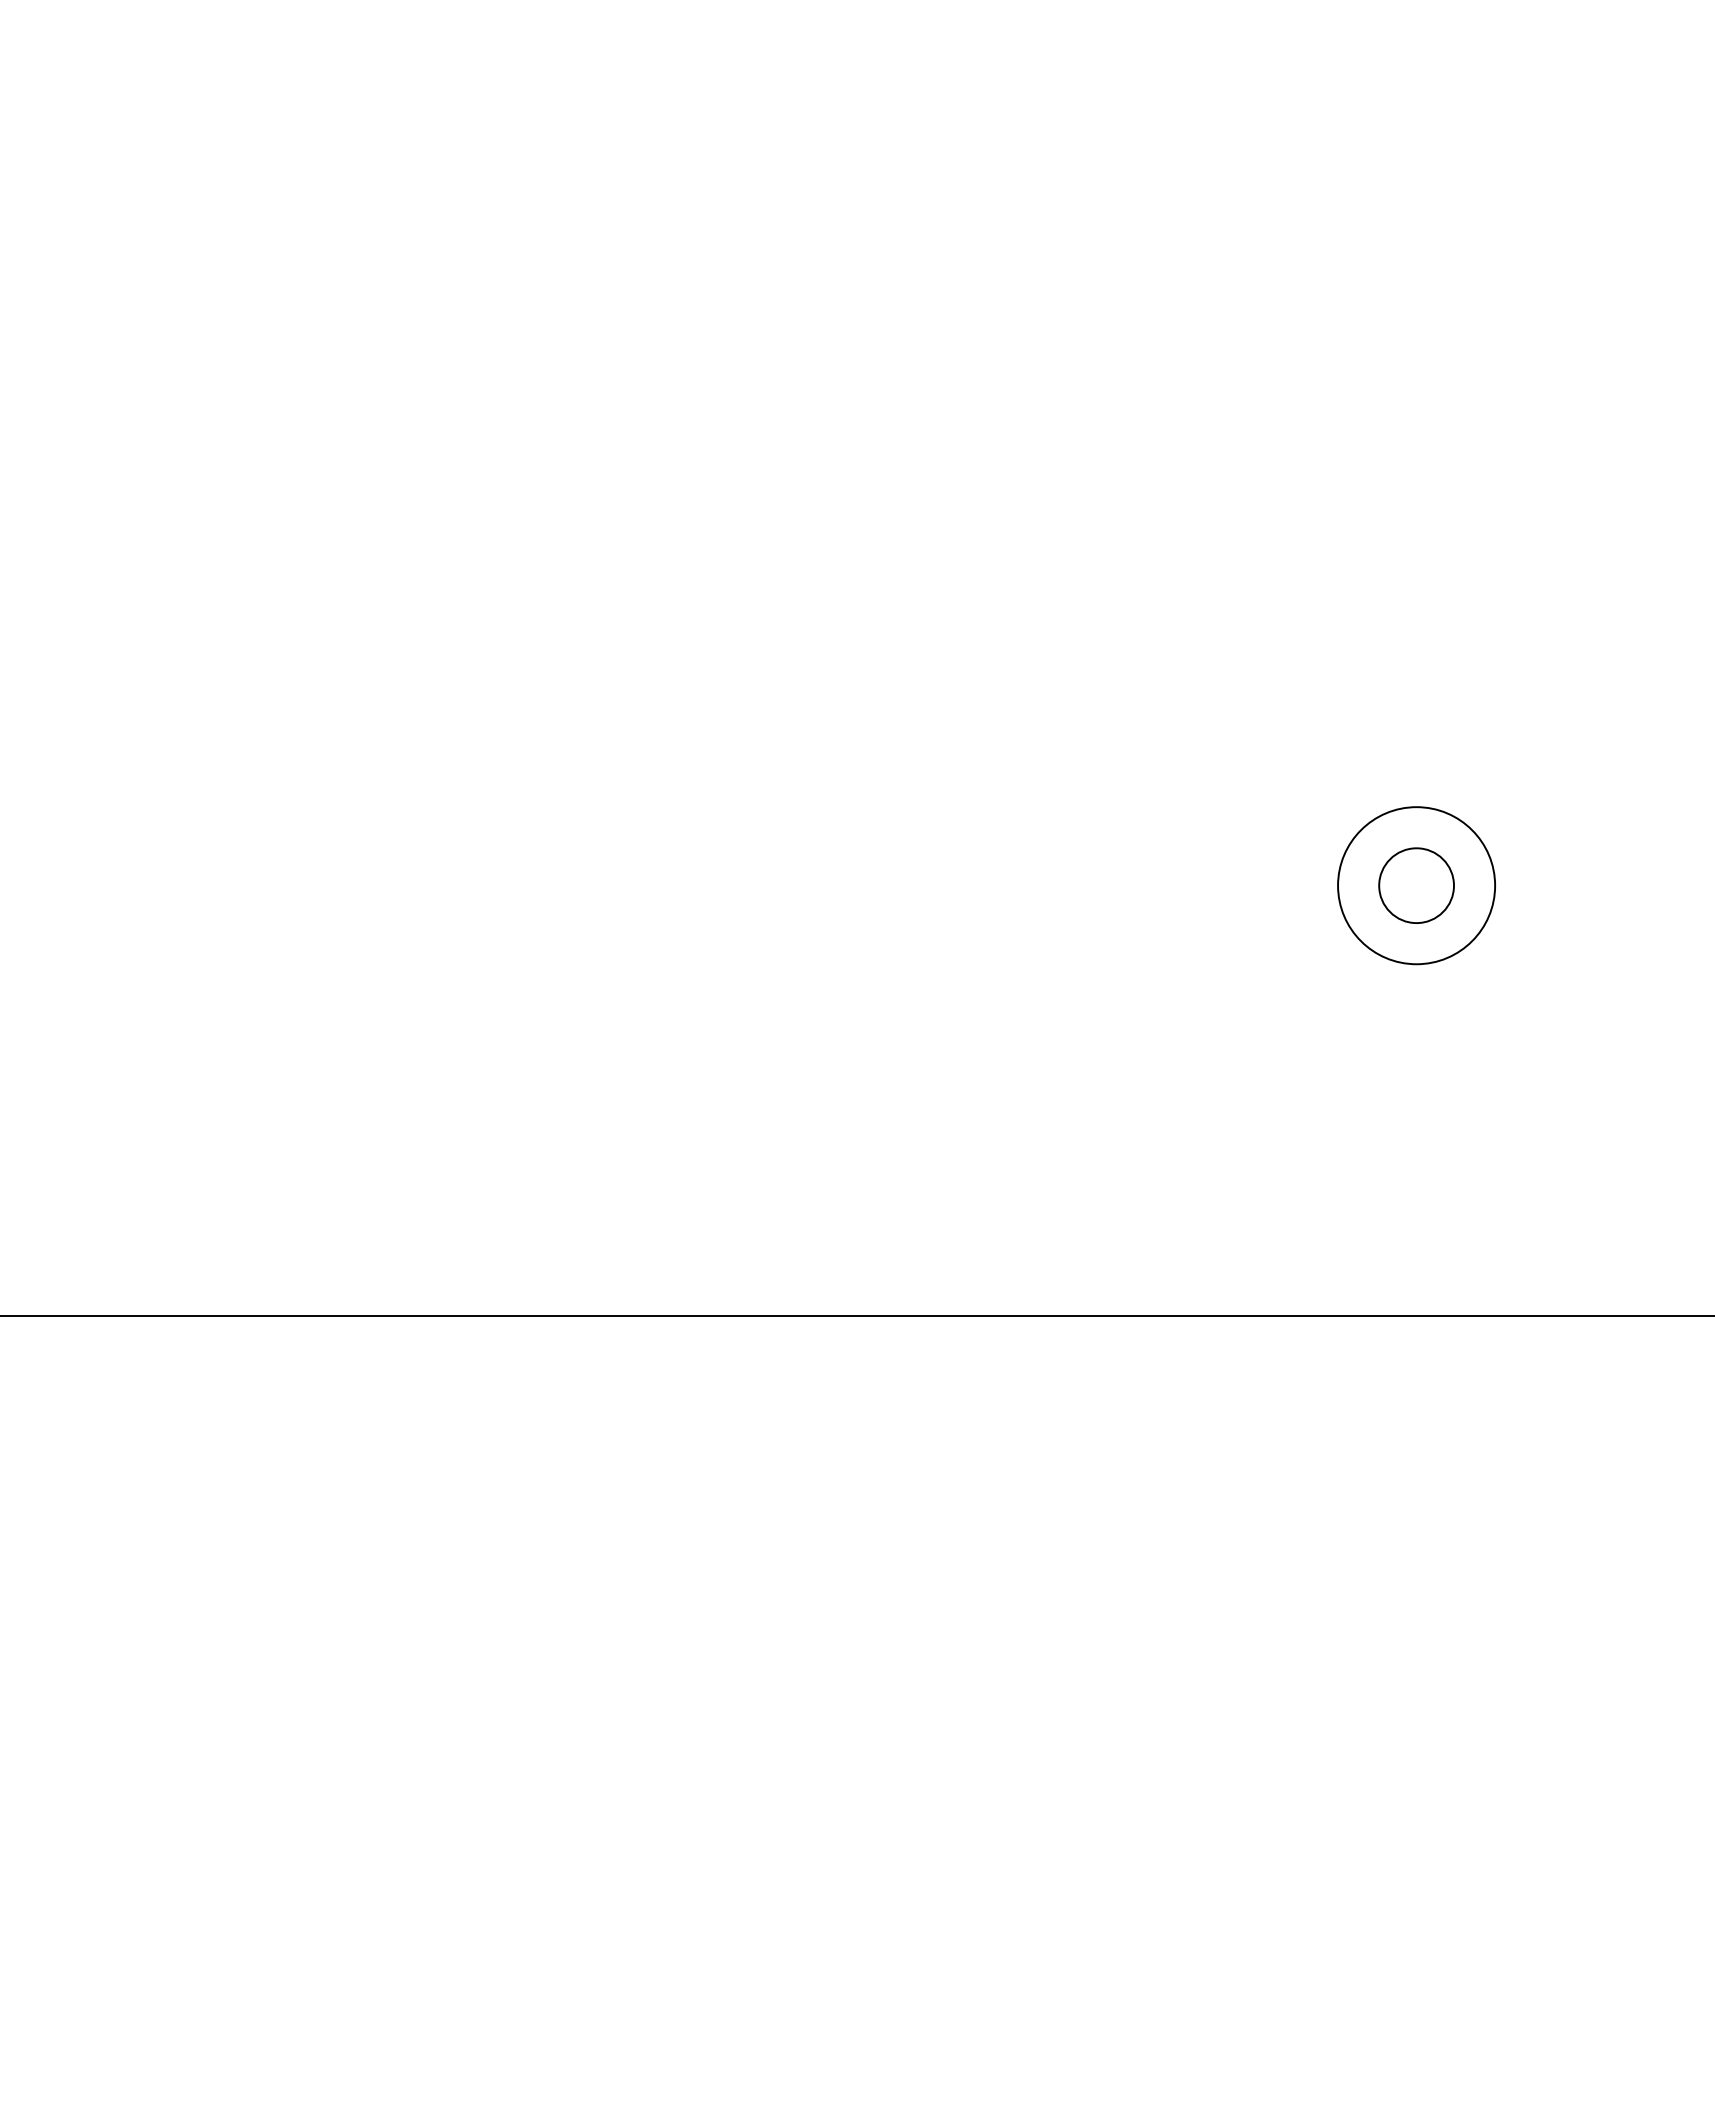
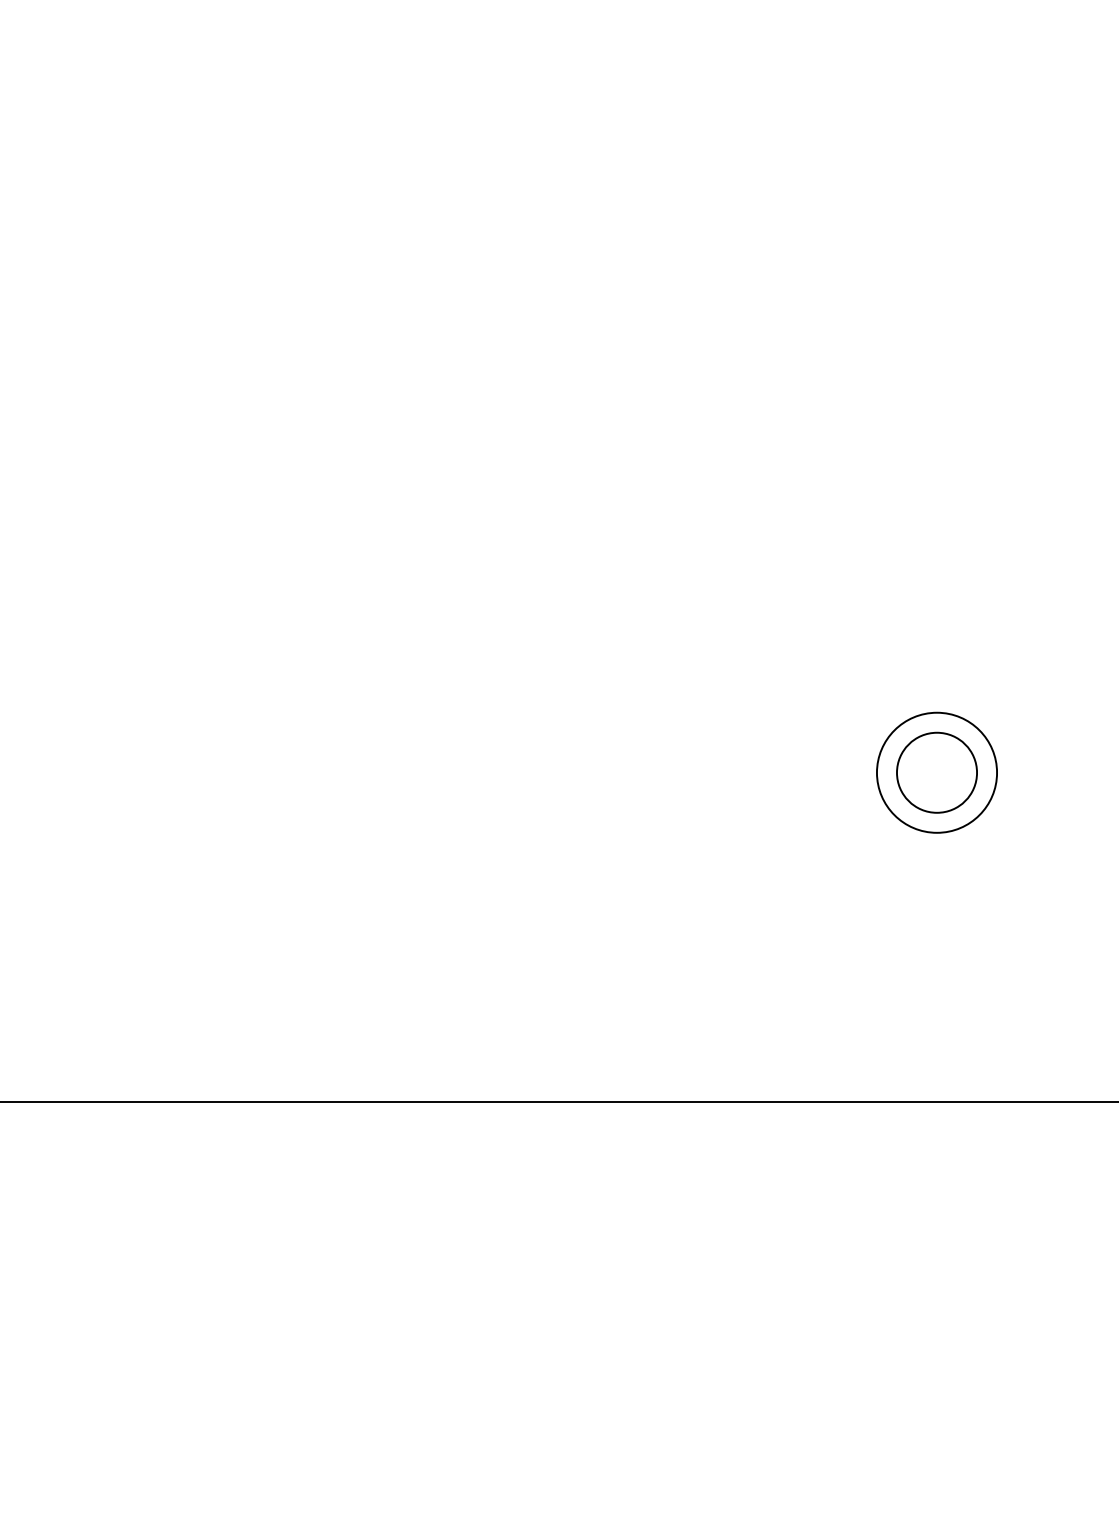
circle: (1416, 885) -> (936, 772), size x1.4

